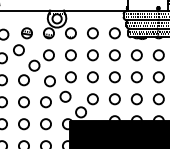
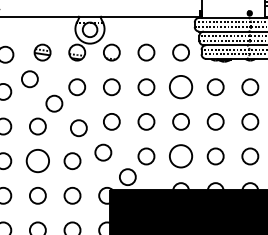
circle: (114, 55) -> (180, 87), size x1.4
circle: (114, 99) -> (180, 156), size x1.4
circle: (23, 102) -> (37, 161), size x1.4

